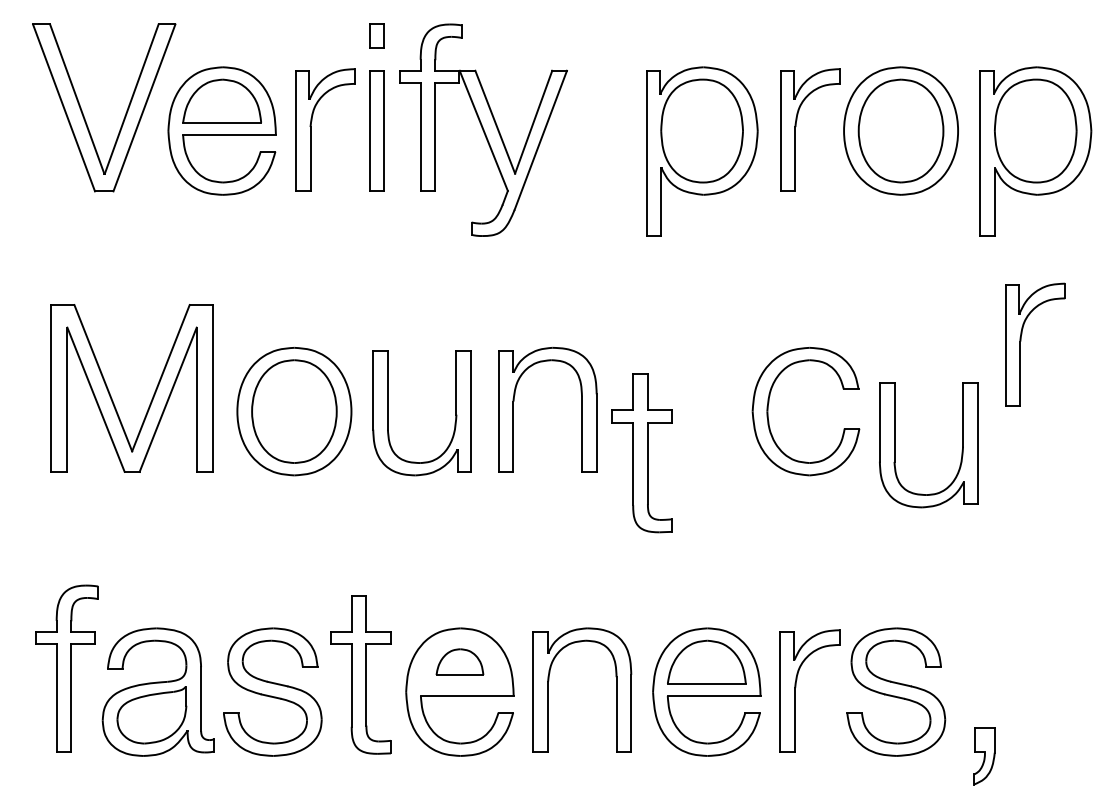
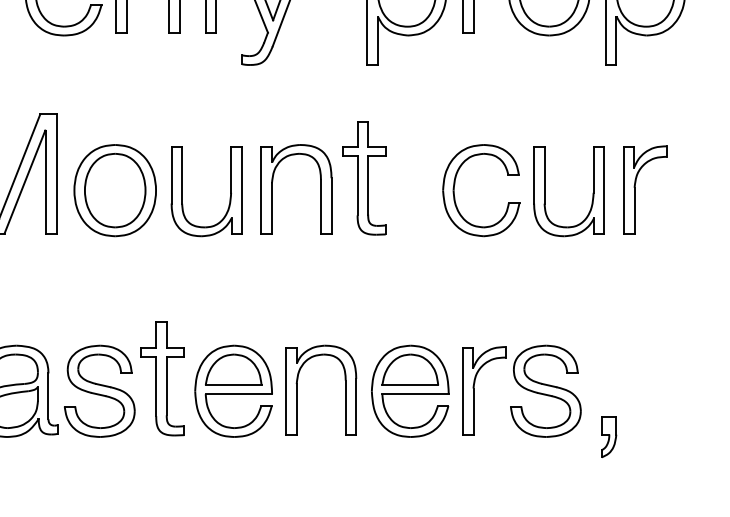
part: (1021, 341) -> (635, 187), moved
part: (895, 445) -> (545, 191), moved
part: (641, 453) -> (363, 178), moved
part: (459, 661) -> (233, 369), size x1.67

